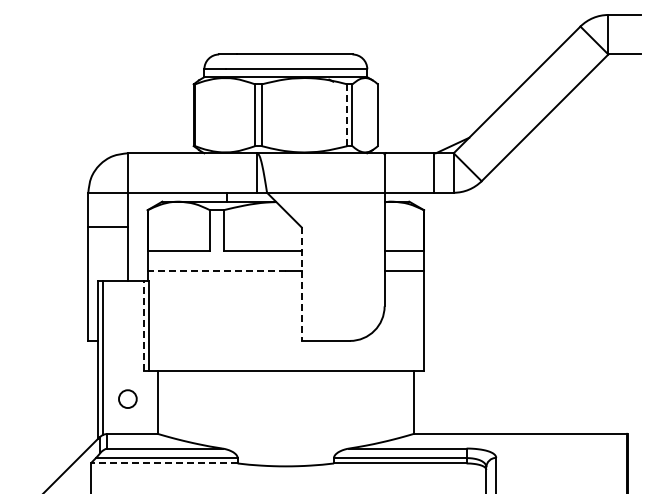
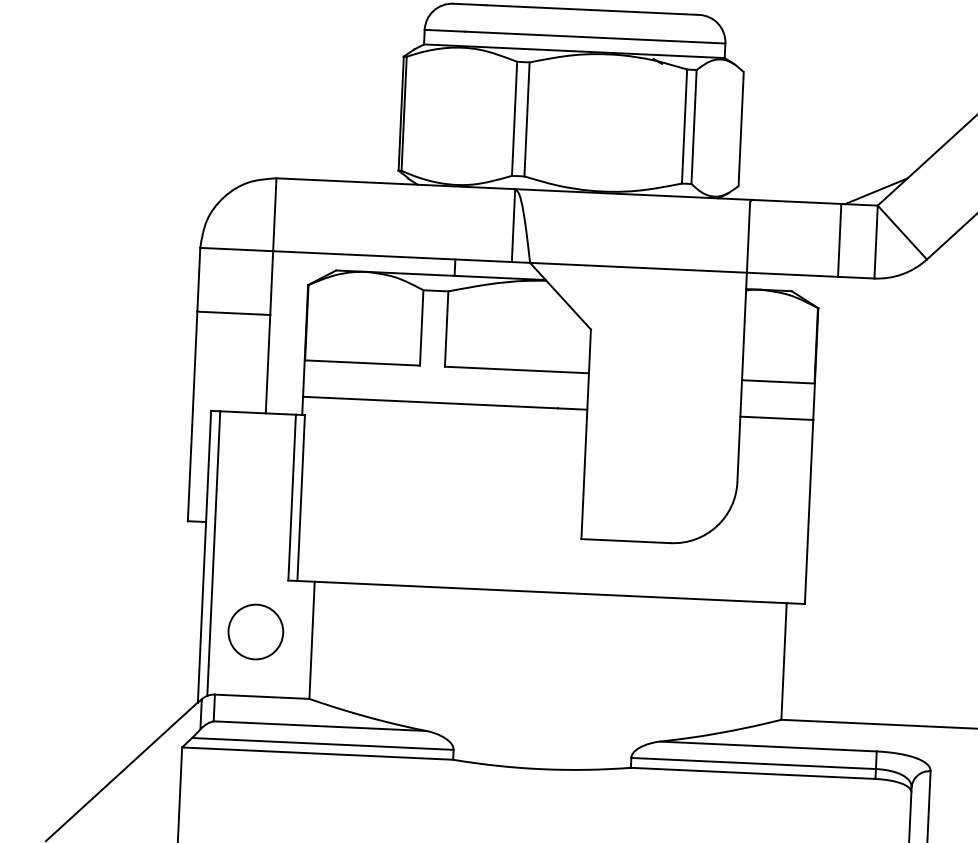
line: (347, 115) -> (684, 127), dashed -> solid
line: (216, 270) -> (430, 402), dashed -> solid
line: (301, 284) -> (585, 434), dashed -> solid
line: (144, 325) -> (292, 497), dashed -> solid
circle: (127, 398) -> (255, 630), size x1.67
line: (163, 463) -> (316, 753), dashed -> solid

